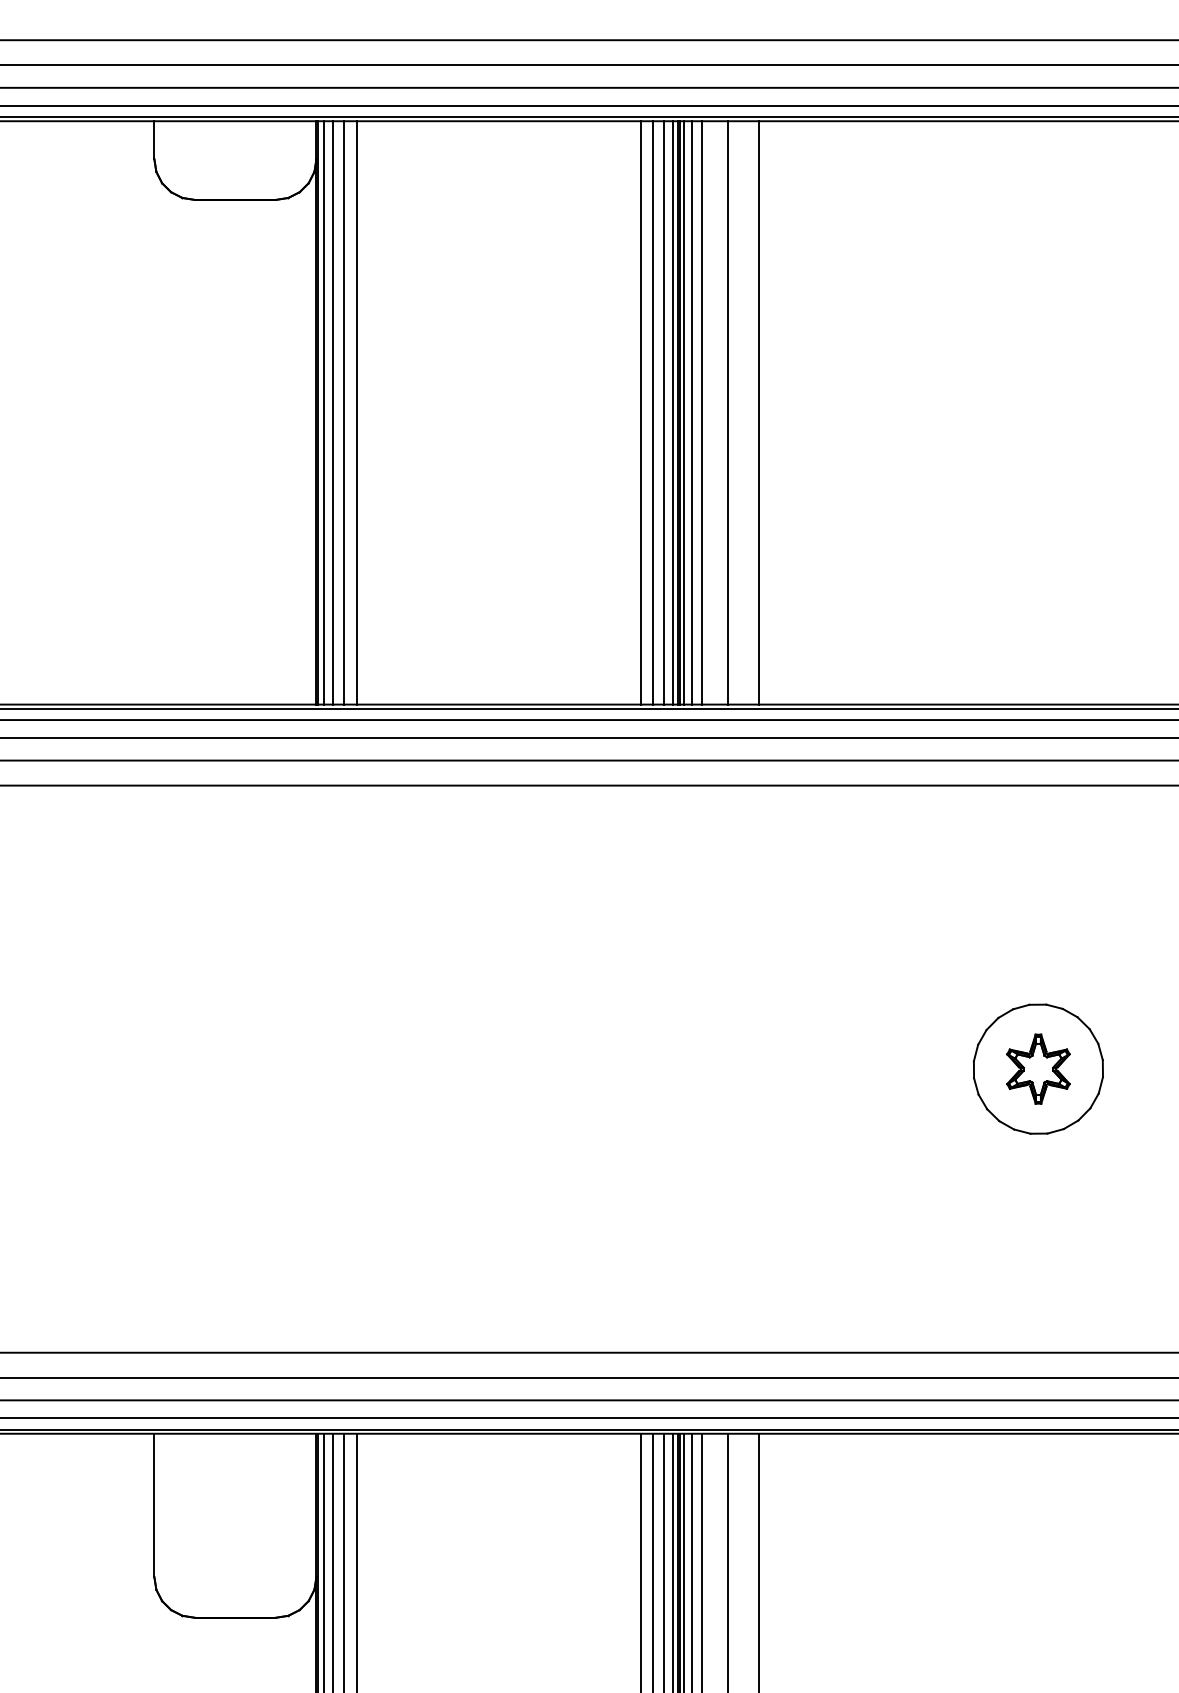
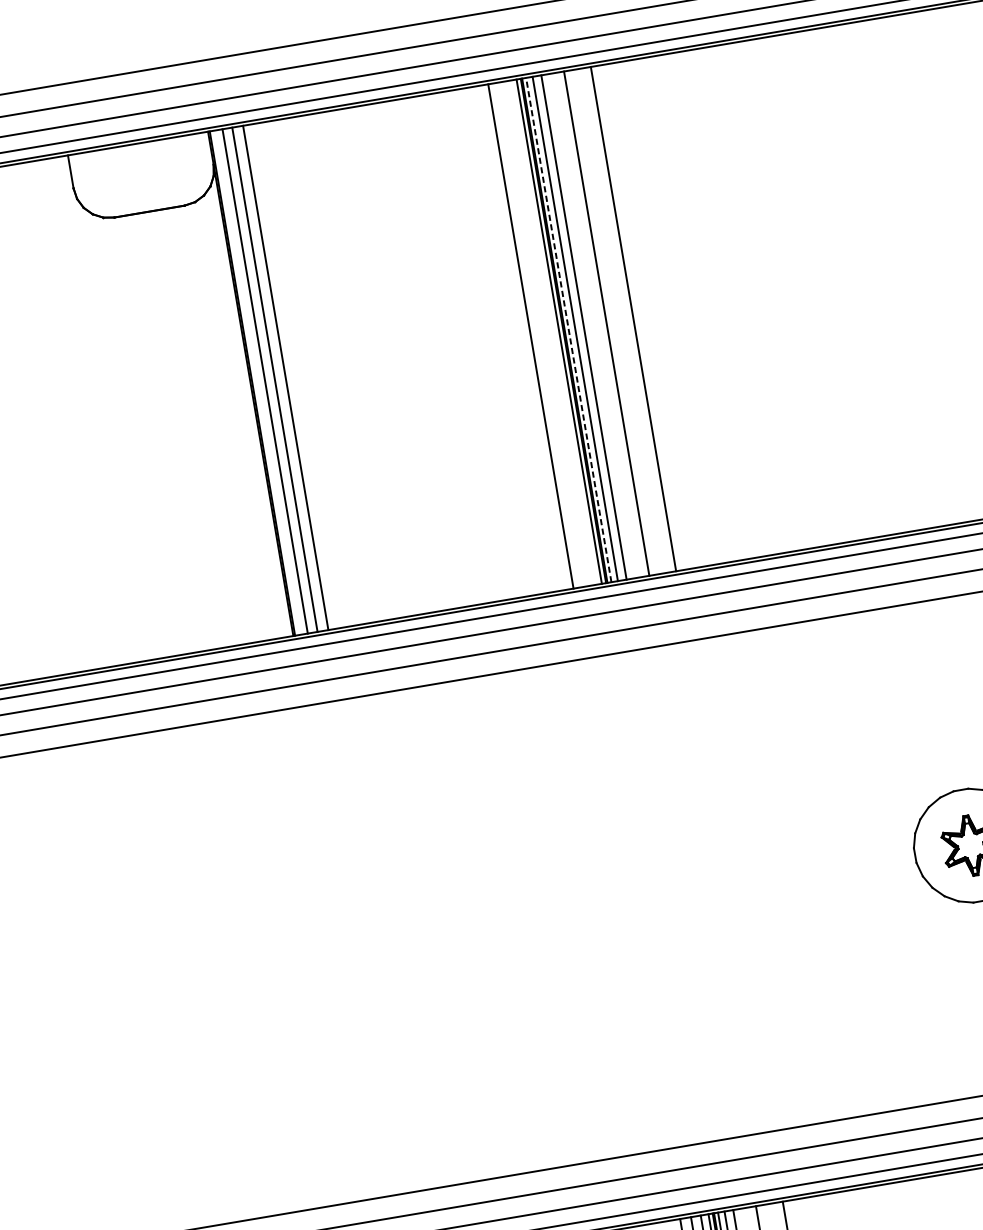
line: (324, 412) -> (257, 382), removed
line: (653, 412) -> (542, 334), removed
line: (664, 412) -> (551, 332), removed
line: (684, 412) -> (568, 329), solid -> dashed

